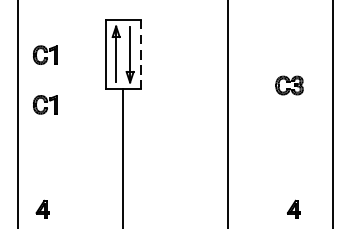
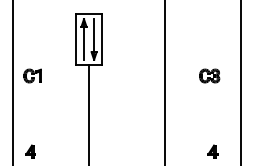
part: (45, 54) -> (32, 39), removed
line: (140, 55) -> (101, 40), dashed -> solid
part: (289, 84) -> (209, 75), moved

